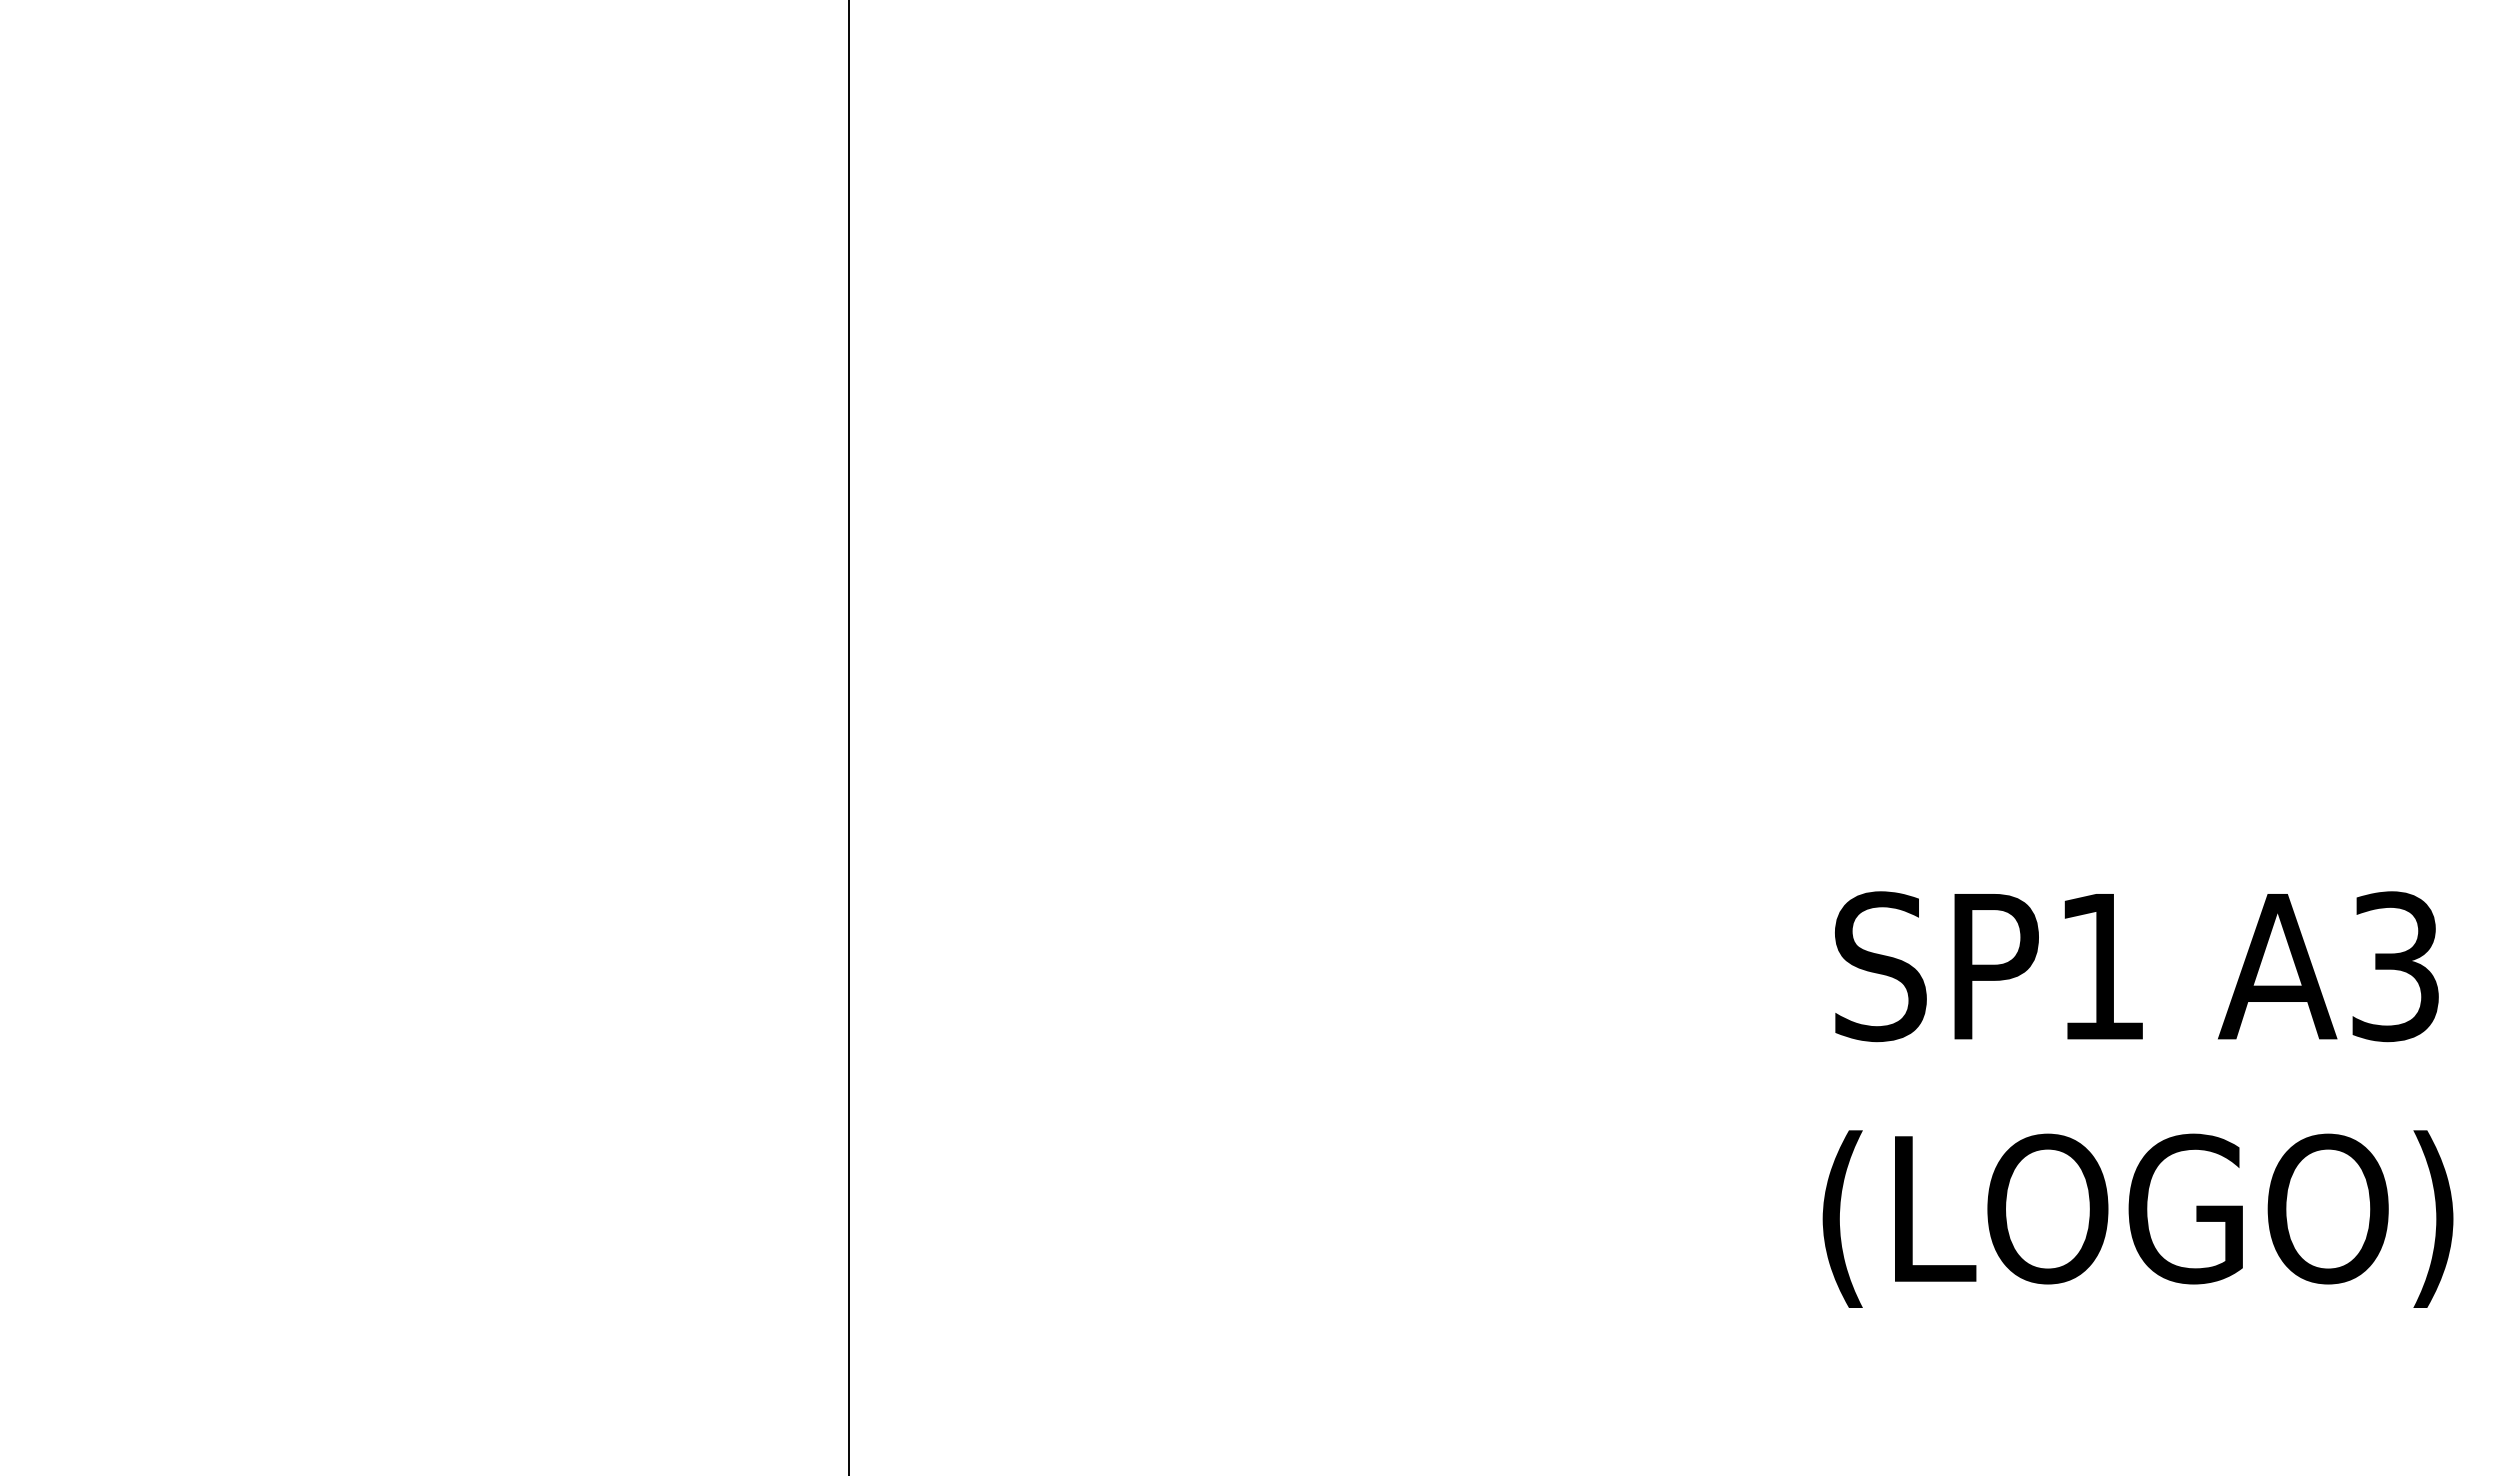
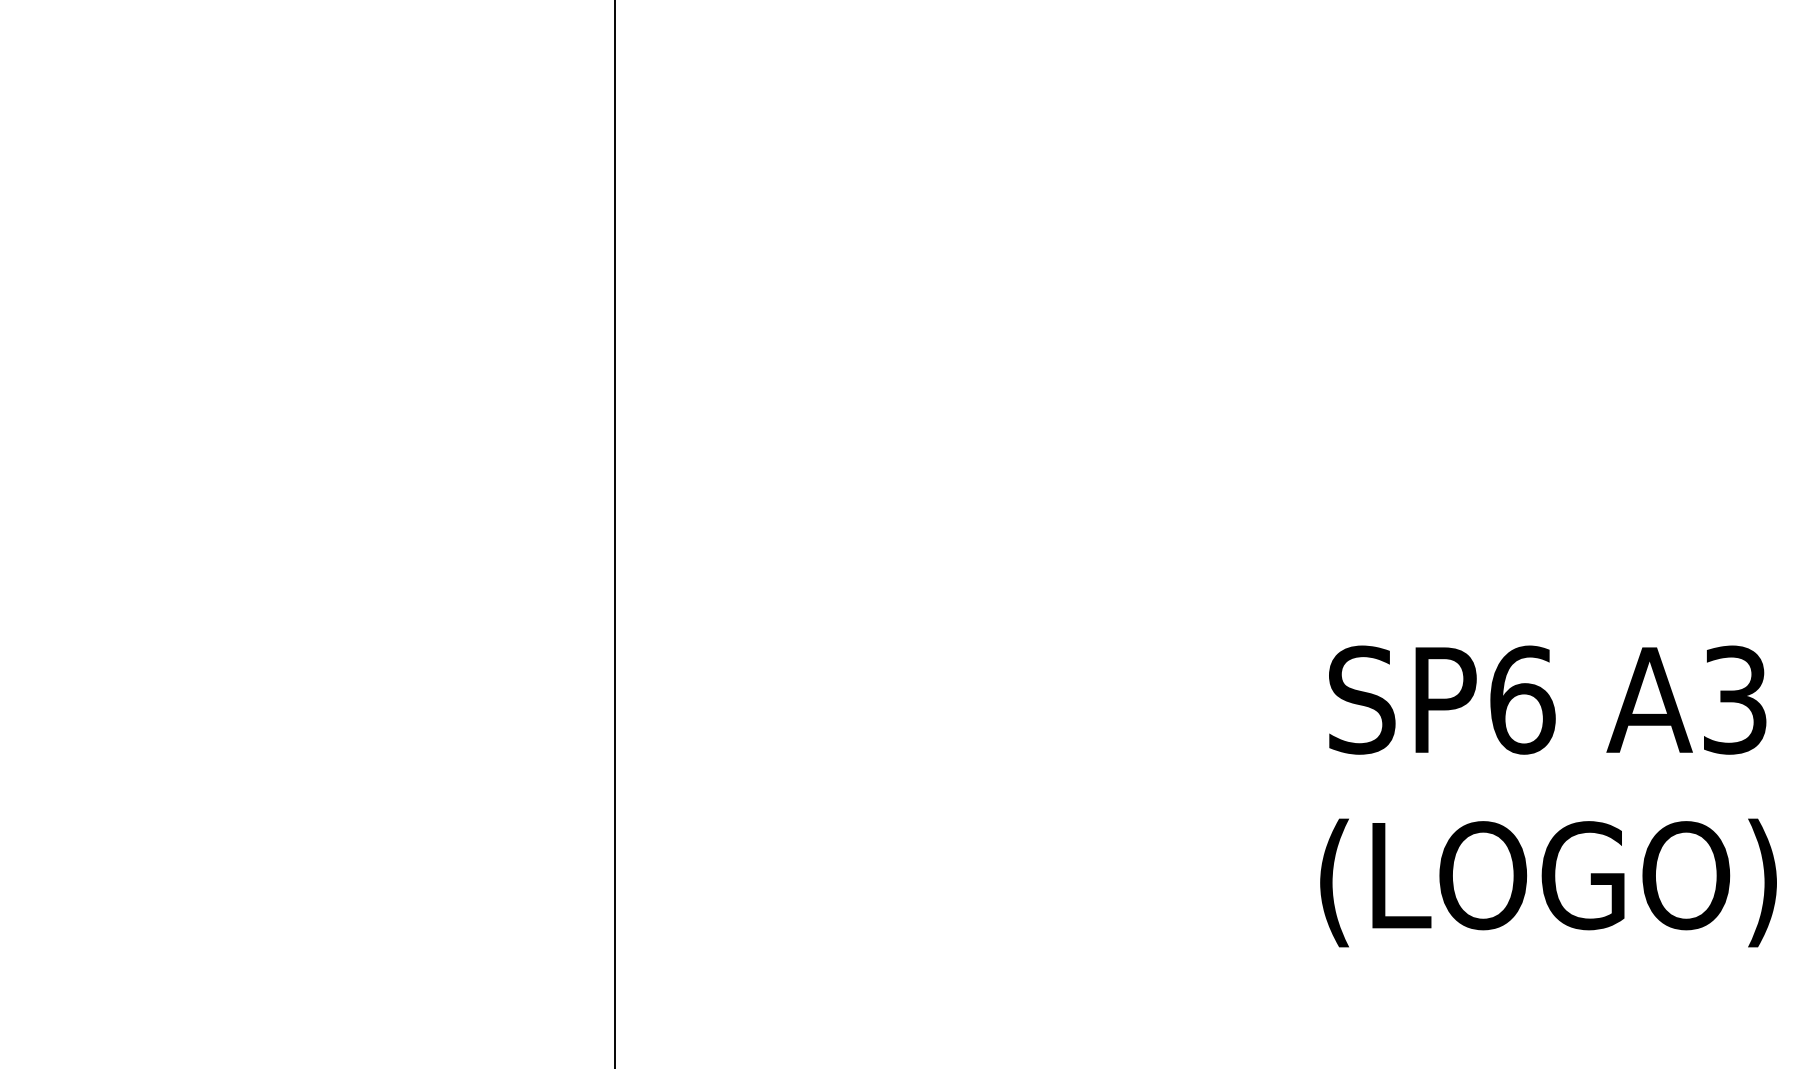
text: (2102, 966) -> (1522, 700), SP1 -> SP6

